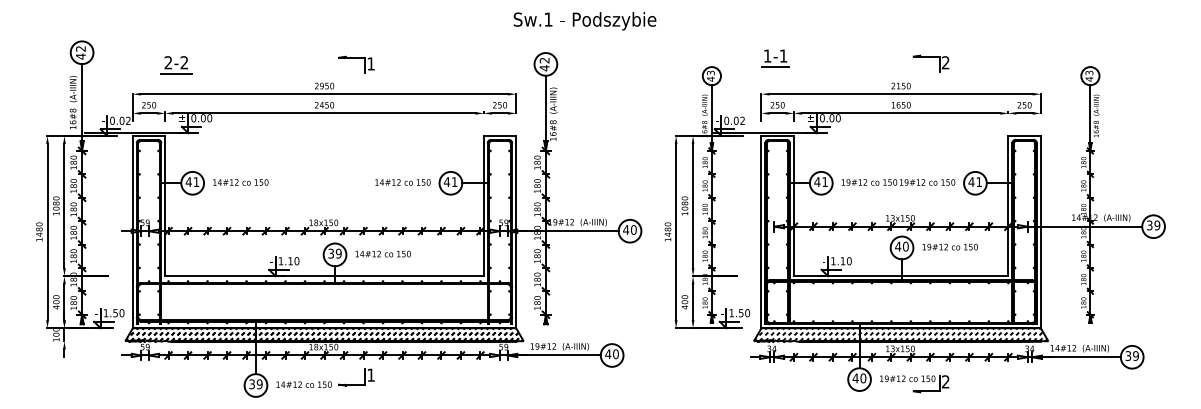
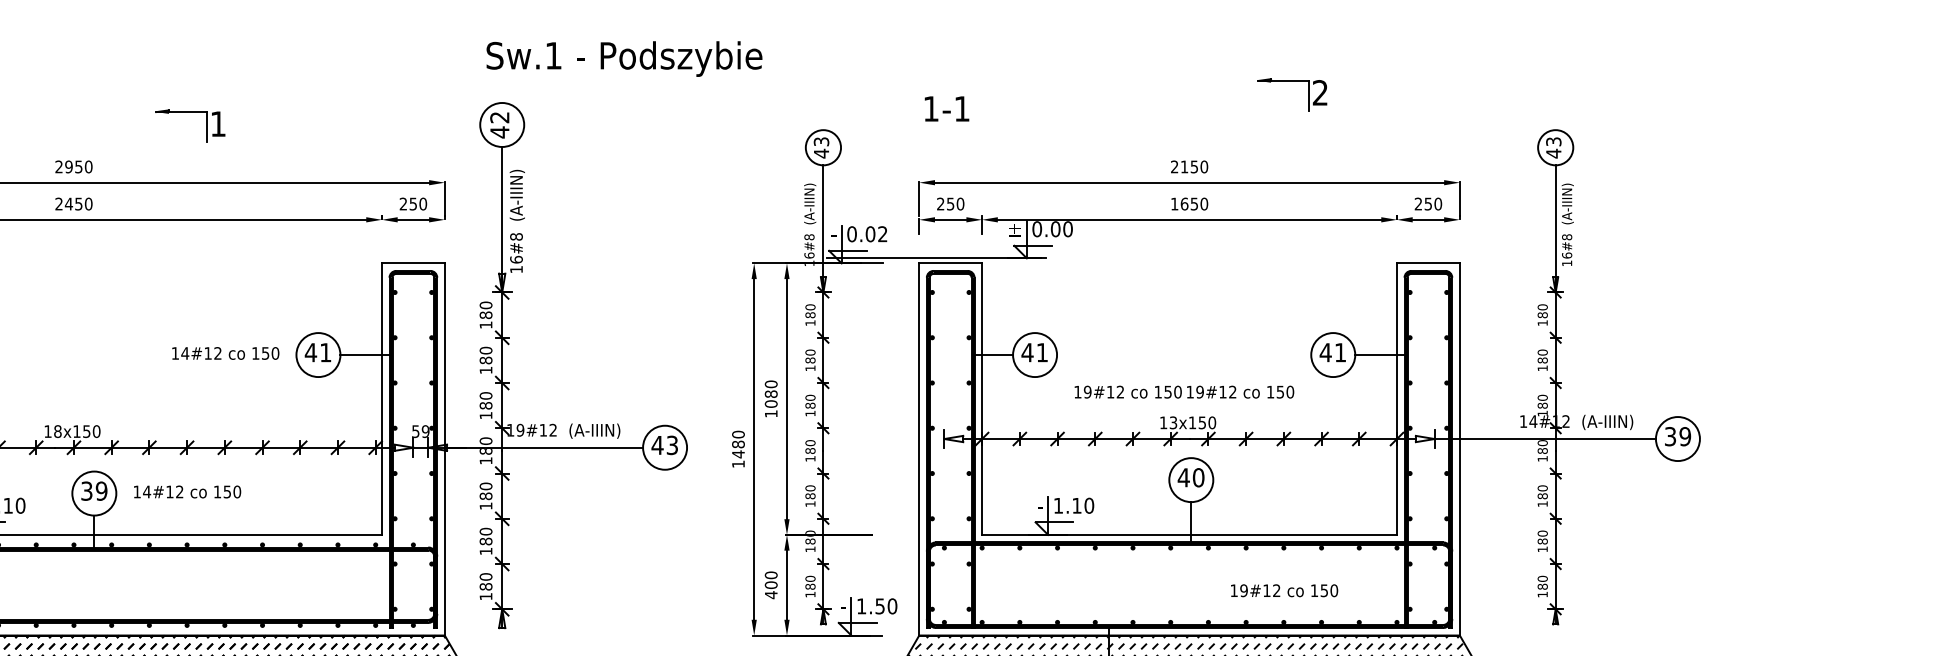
text: (584, 21) -> (623, 59), moved
part: (930, 63) -> (1290, 94), moved
part: (356, 64) -> (189, 125), moved
line: (775, 66) -> (946, 129), removed
text: (898, 182) -> (1184, 392), moved
text: (633, 229) -> (671, 444), 40 -> 43
text: (949, 246) -> (1283, 589), moved

